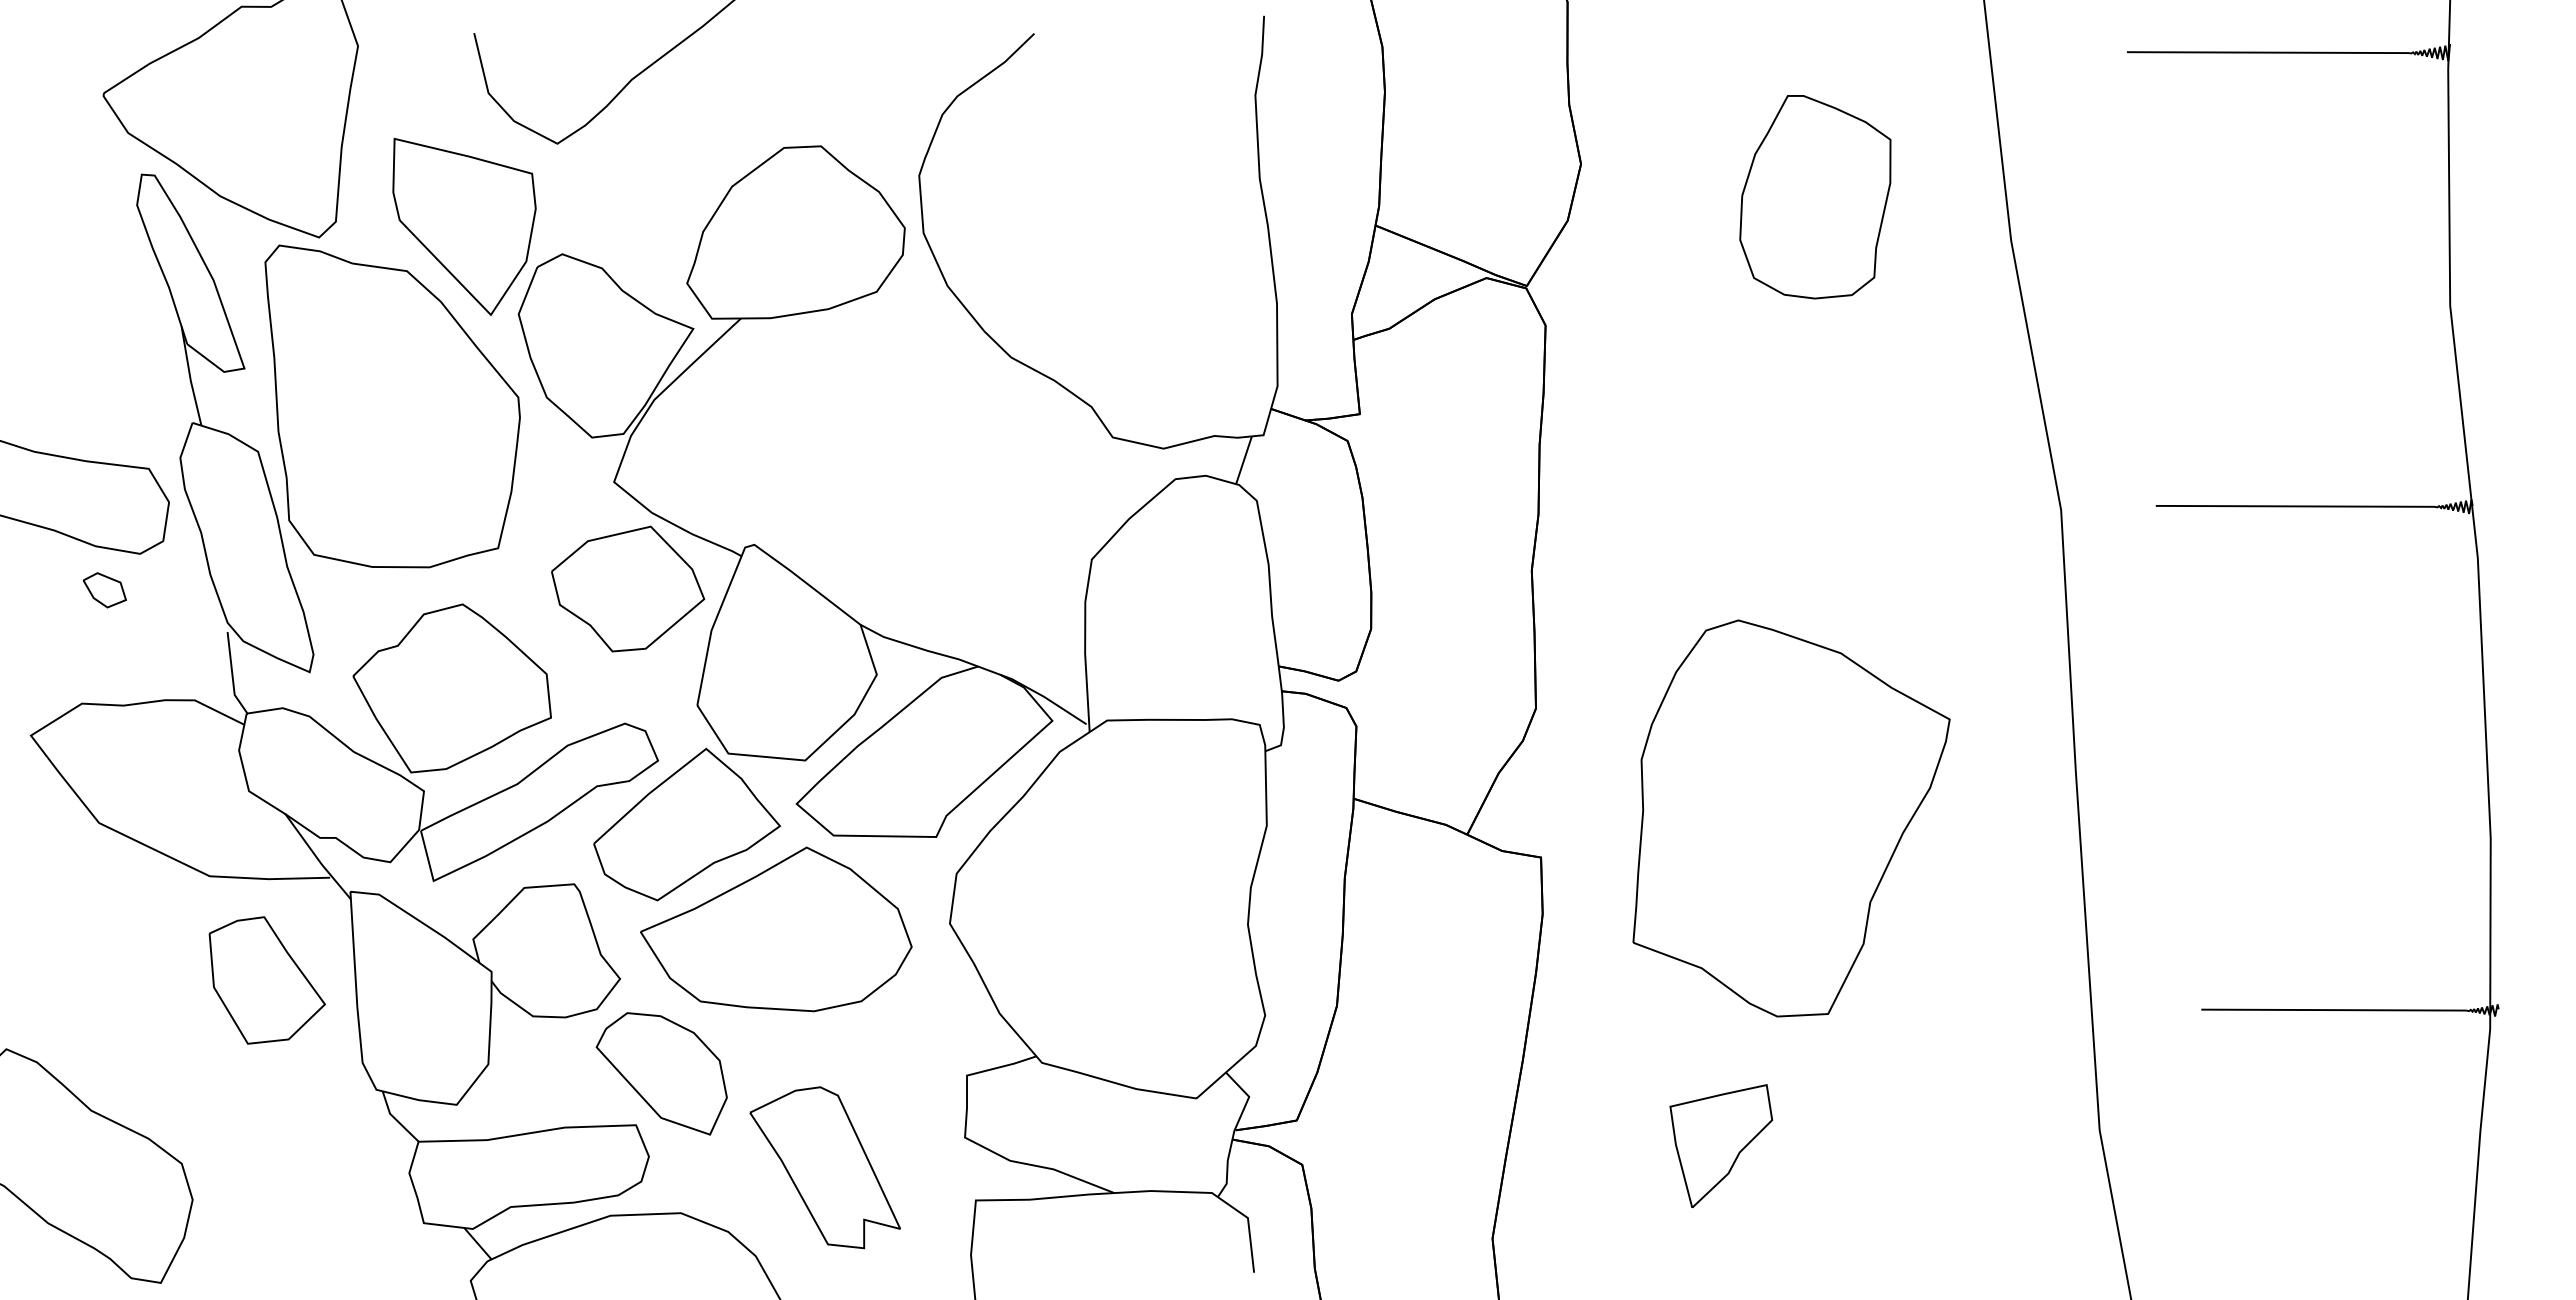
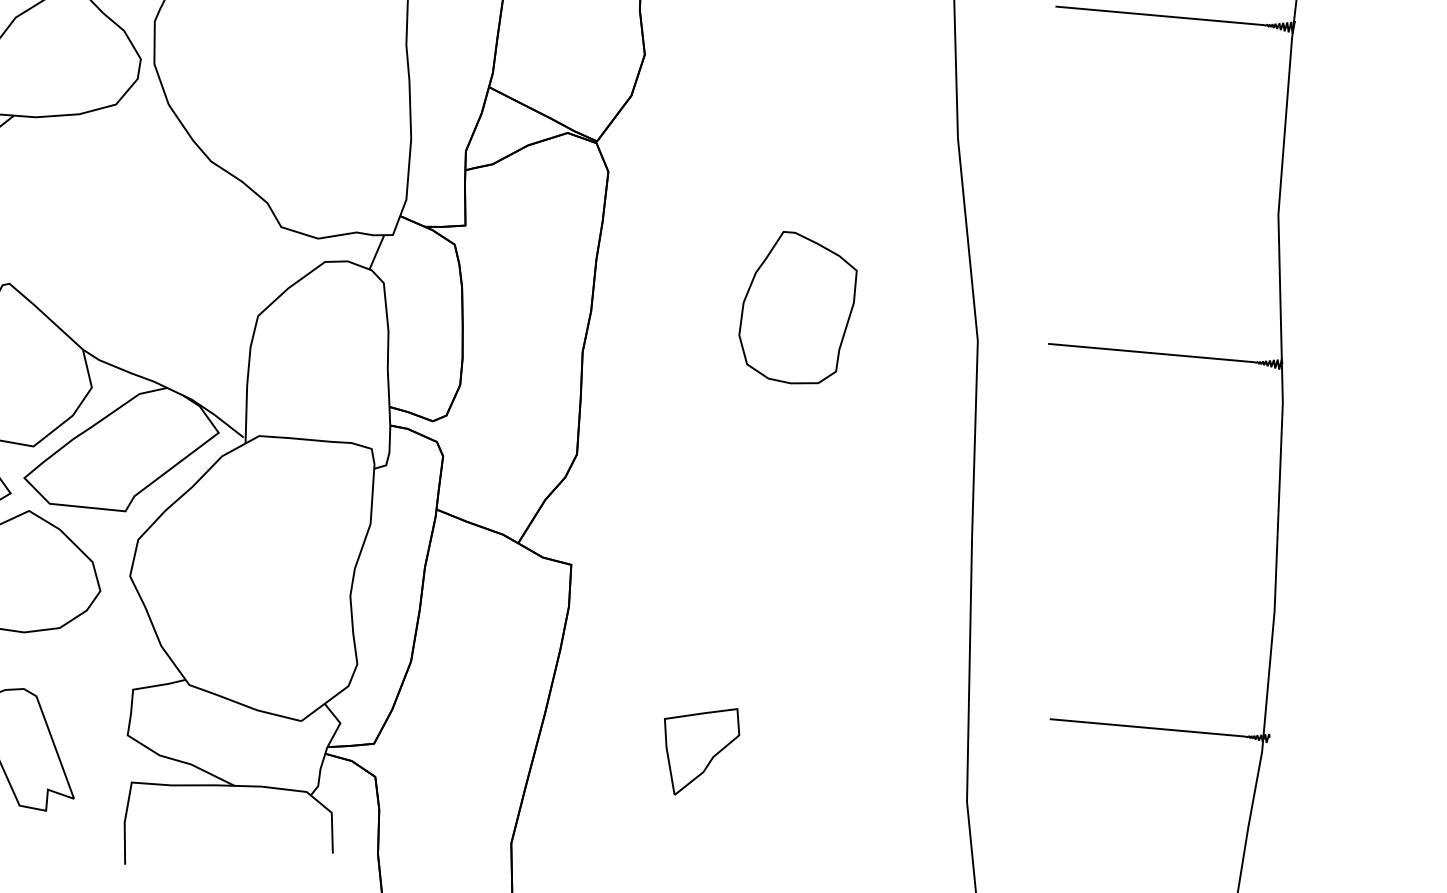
part: (1815, 197) -> (797, 308), moved
part: (1791, 818) -> (758, 551), removed
part: (1721, 1145) -> (700, 750), moved

